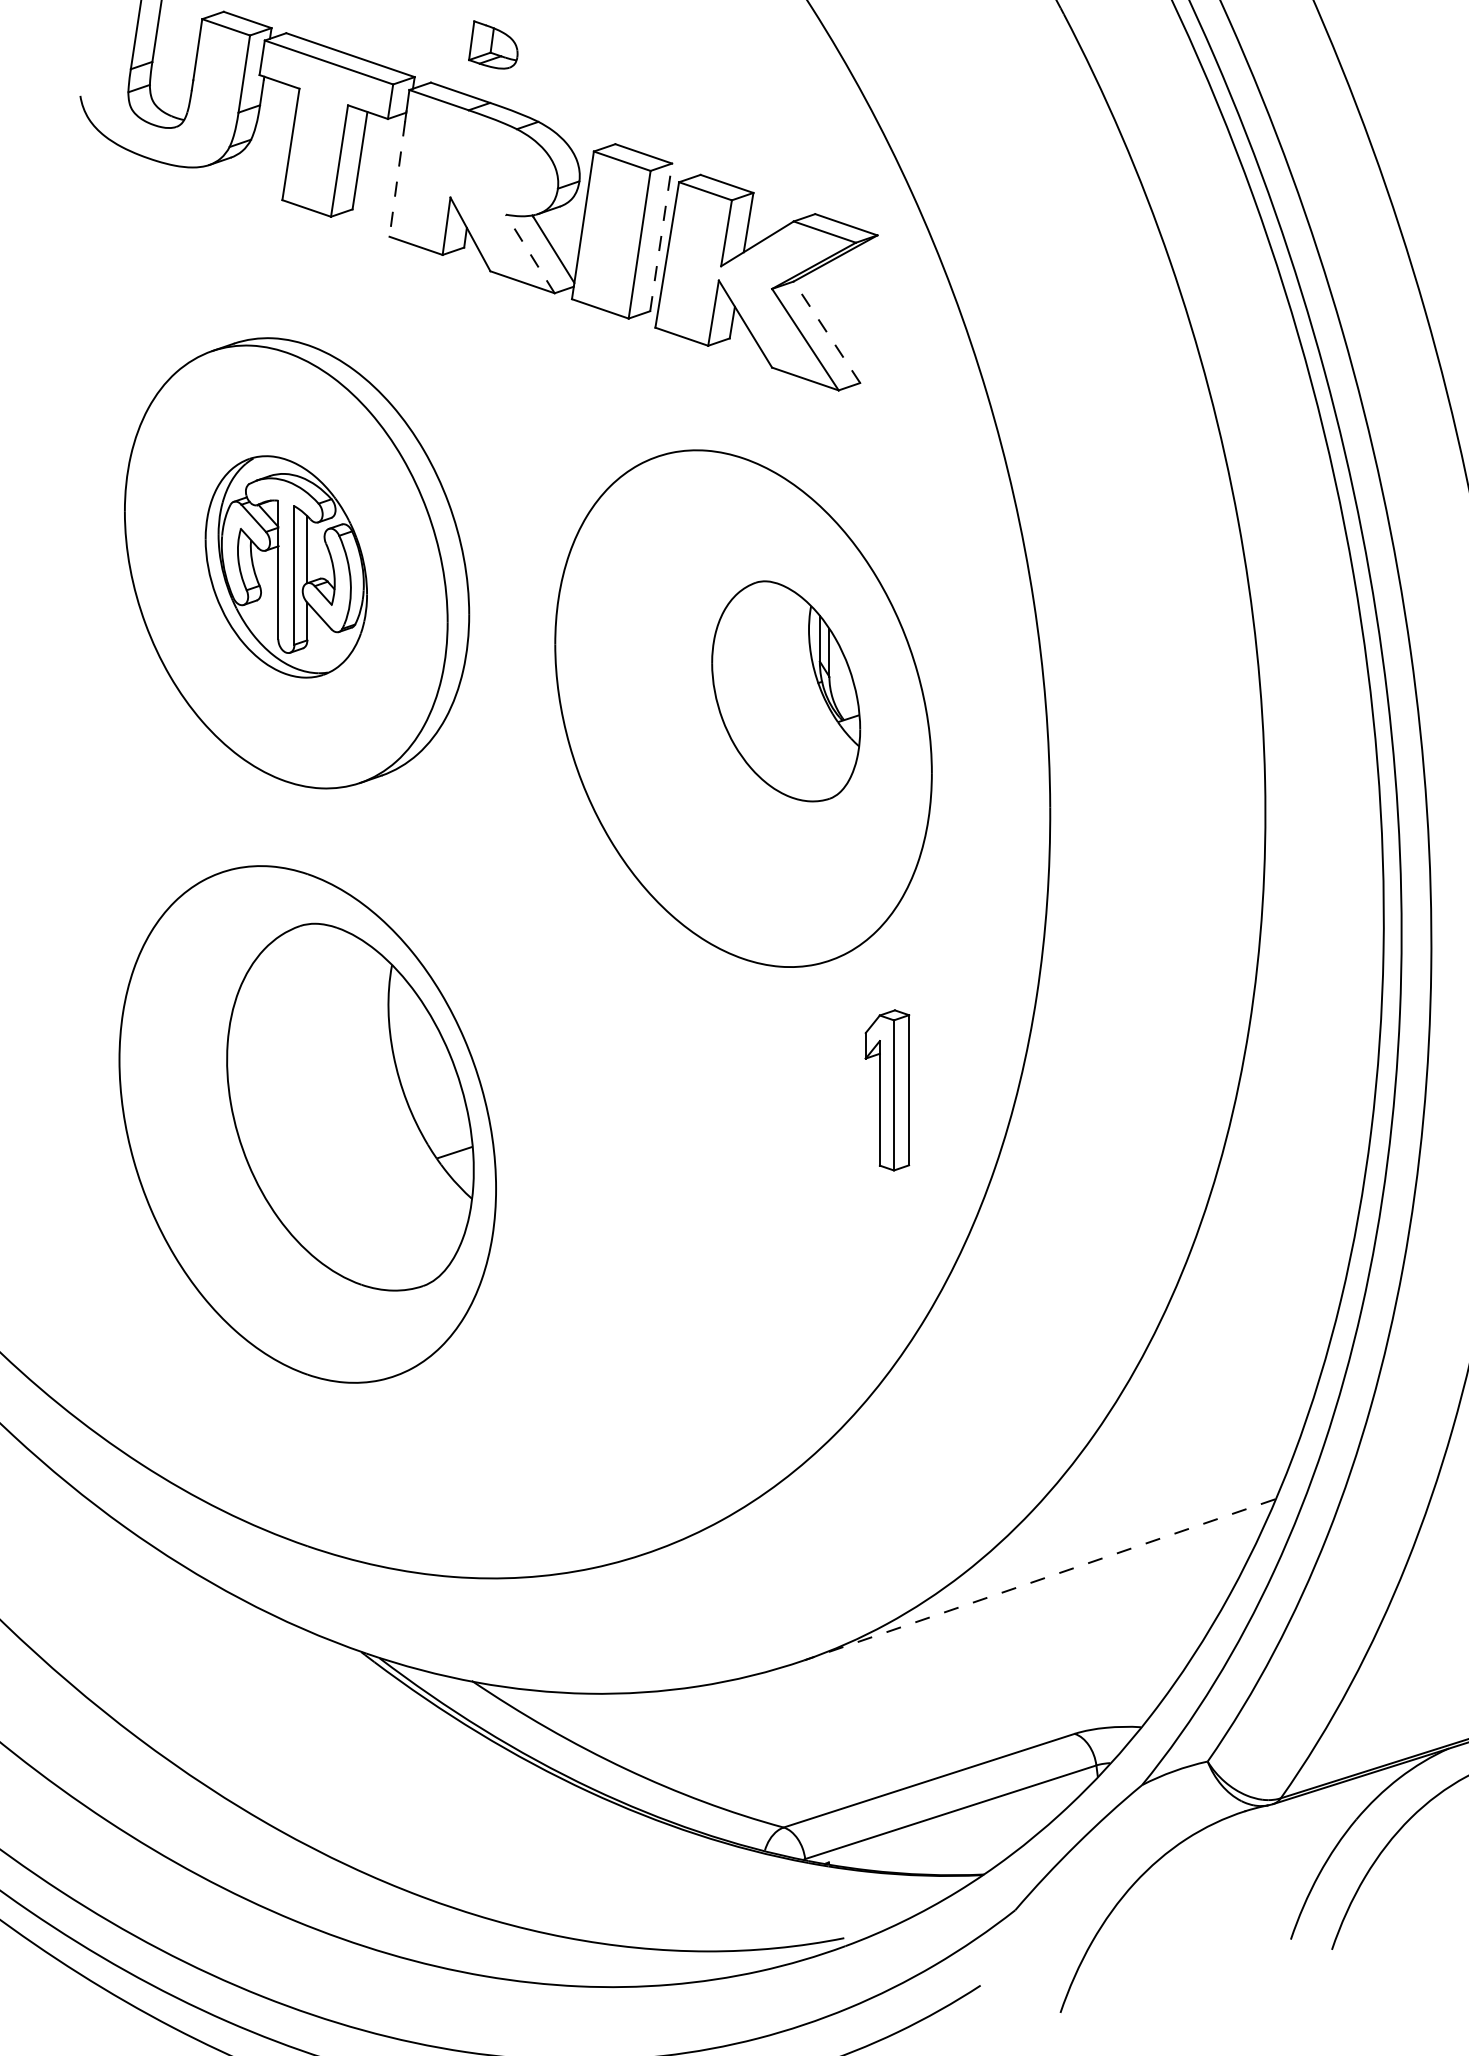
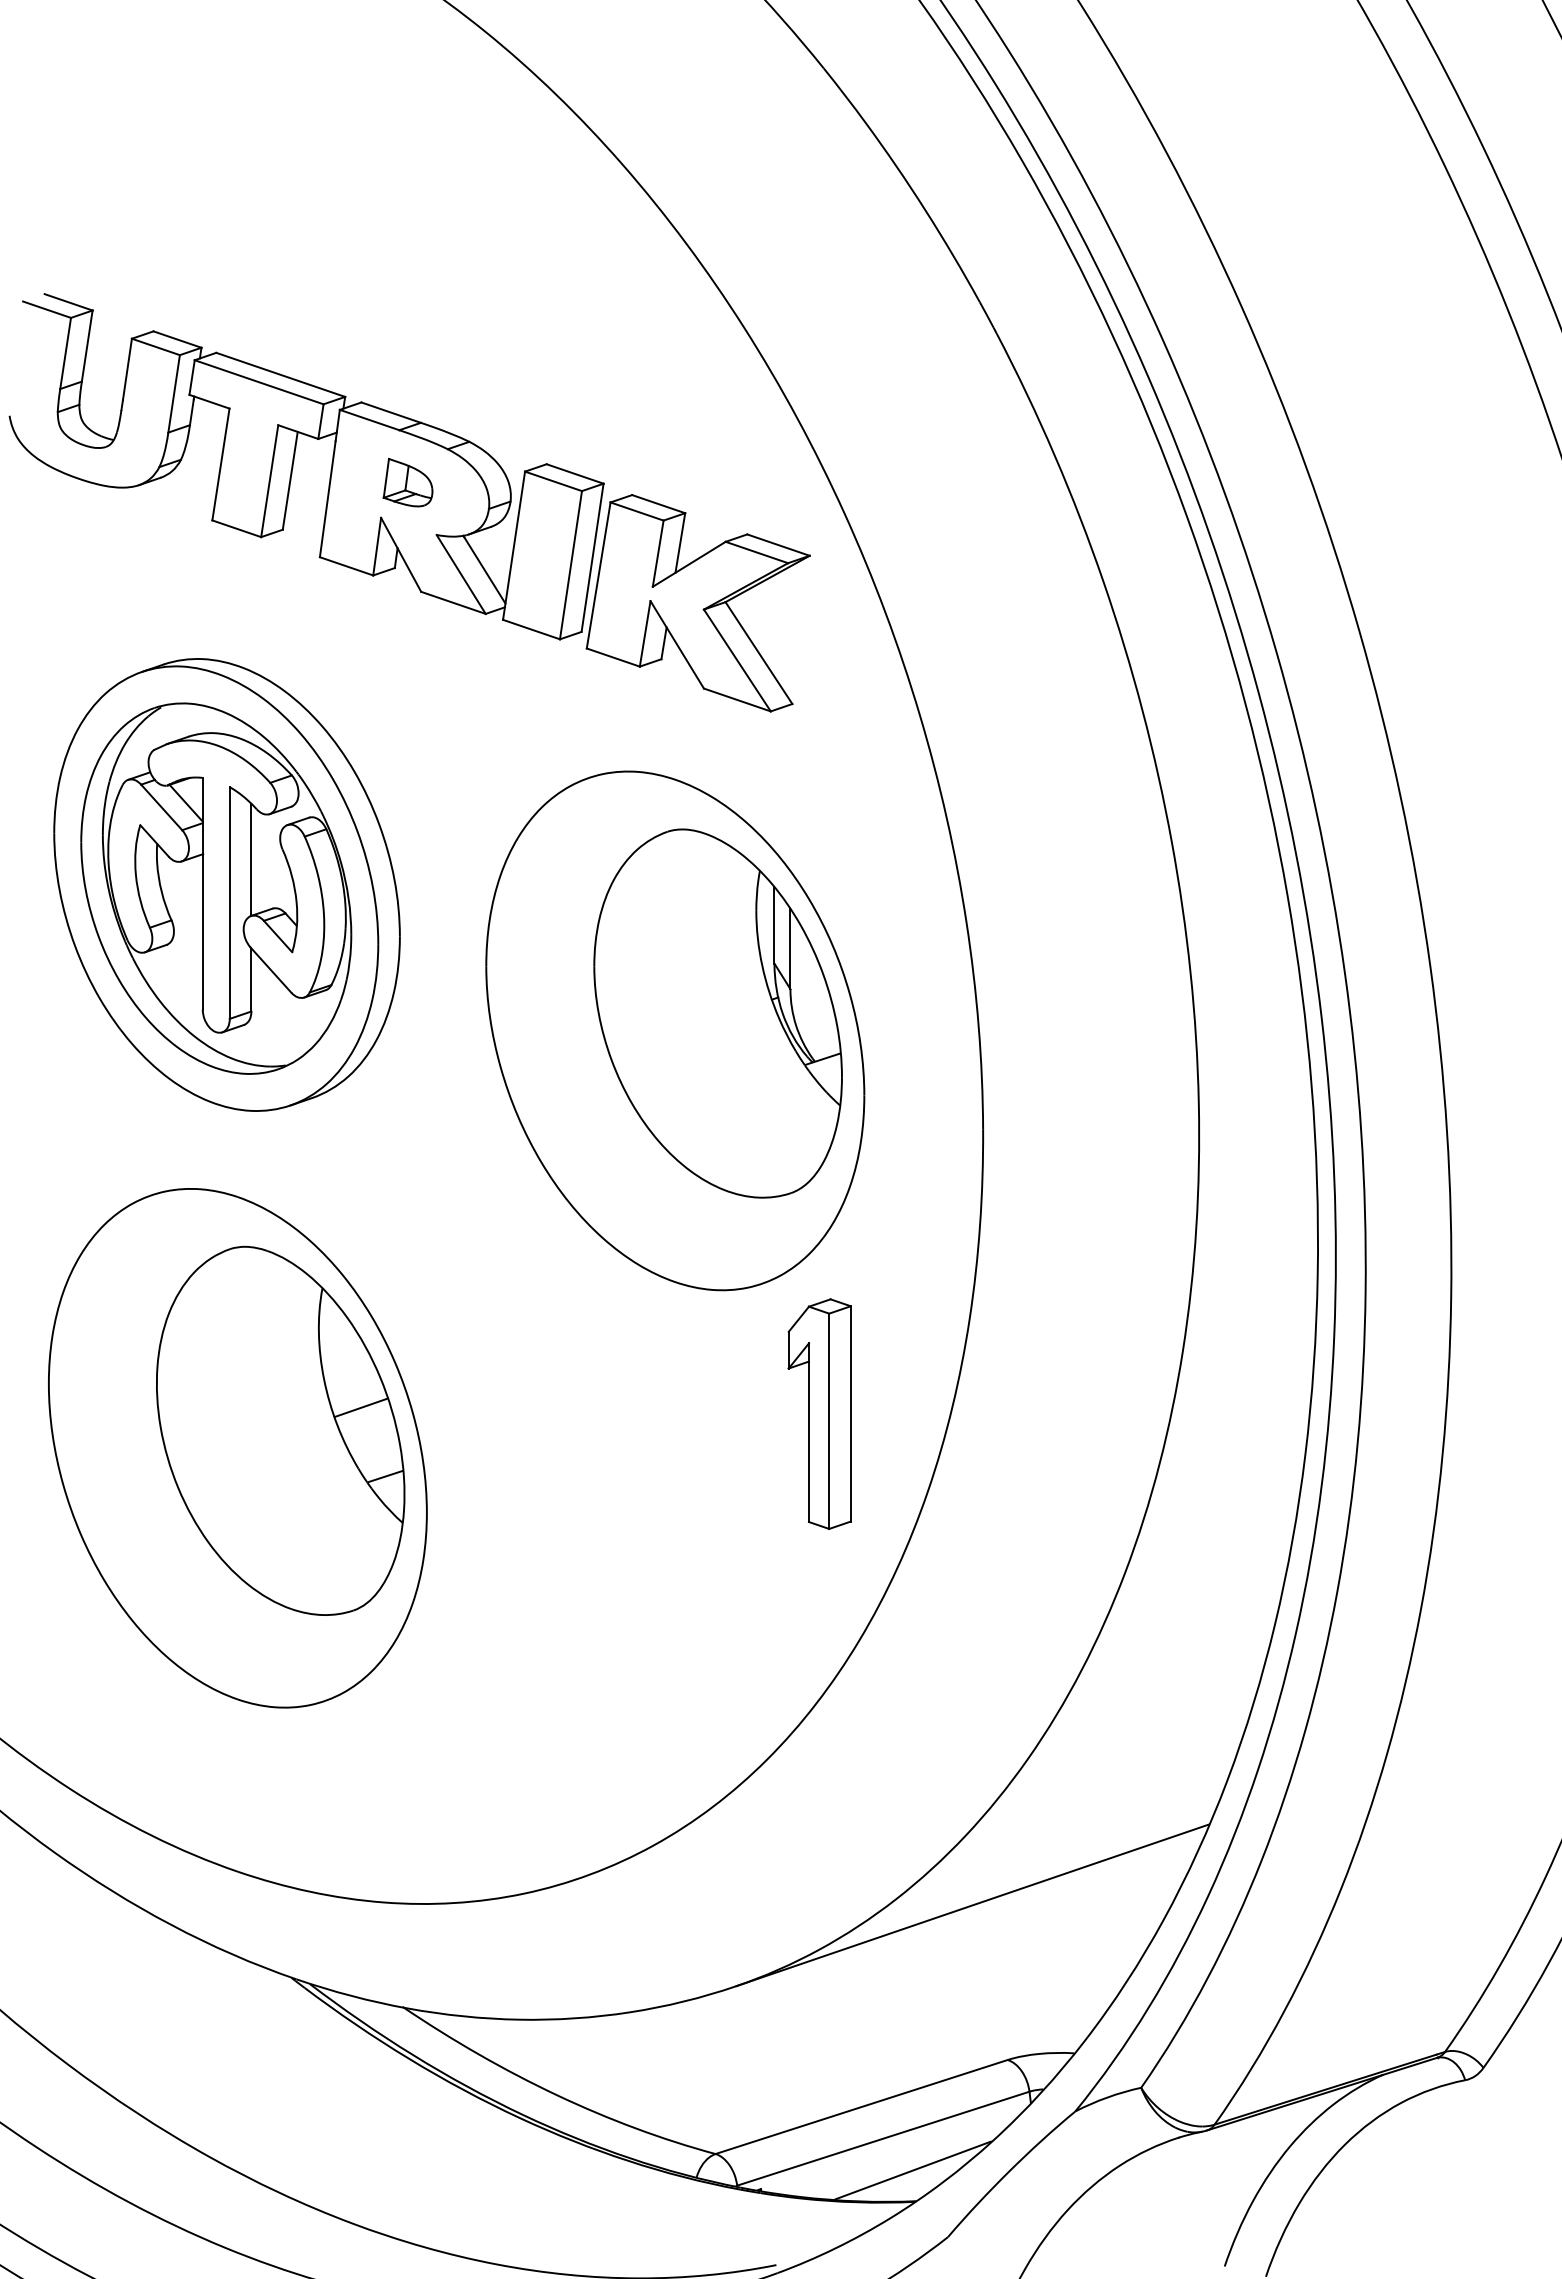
part: (492, 44) -> (407, 482), moved
line: (397, 179) -> (327, 499), dashed -> solid
line: (661, 237) -> (592, 557), dashed -> solid
line: (529, 254) -> (460, 574), dashed -> solid
line: (826, 332) -> (758, 653), dashed -> solid
part: (286, 566) -> (216, 888), size x1.67
part: (785, 691) -> (717, 1013), size x1.67
line: (430, 1083) -> (361, 1407), added
part: (887, 1089) -> (819, 1413), size x1.43
line: (1039, 1579) -> (972, 1905), dashed -> solid
line: (979, 1843) -> (912, 2170), added

